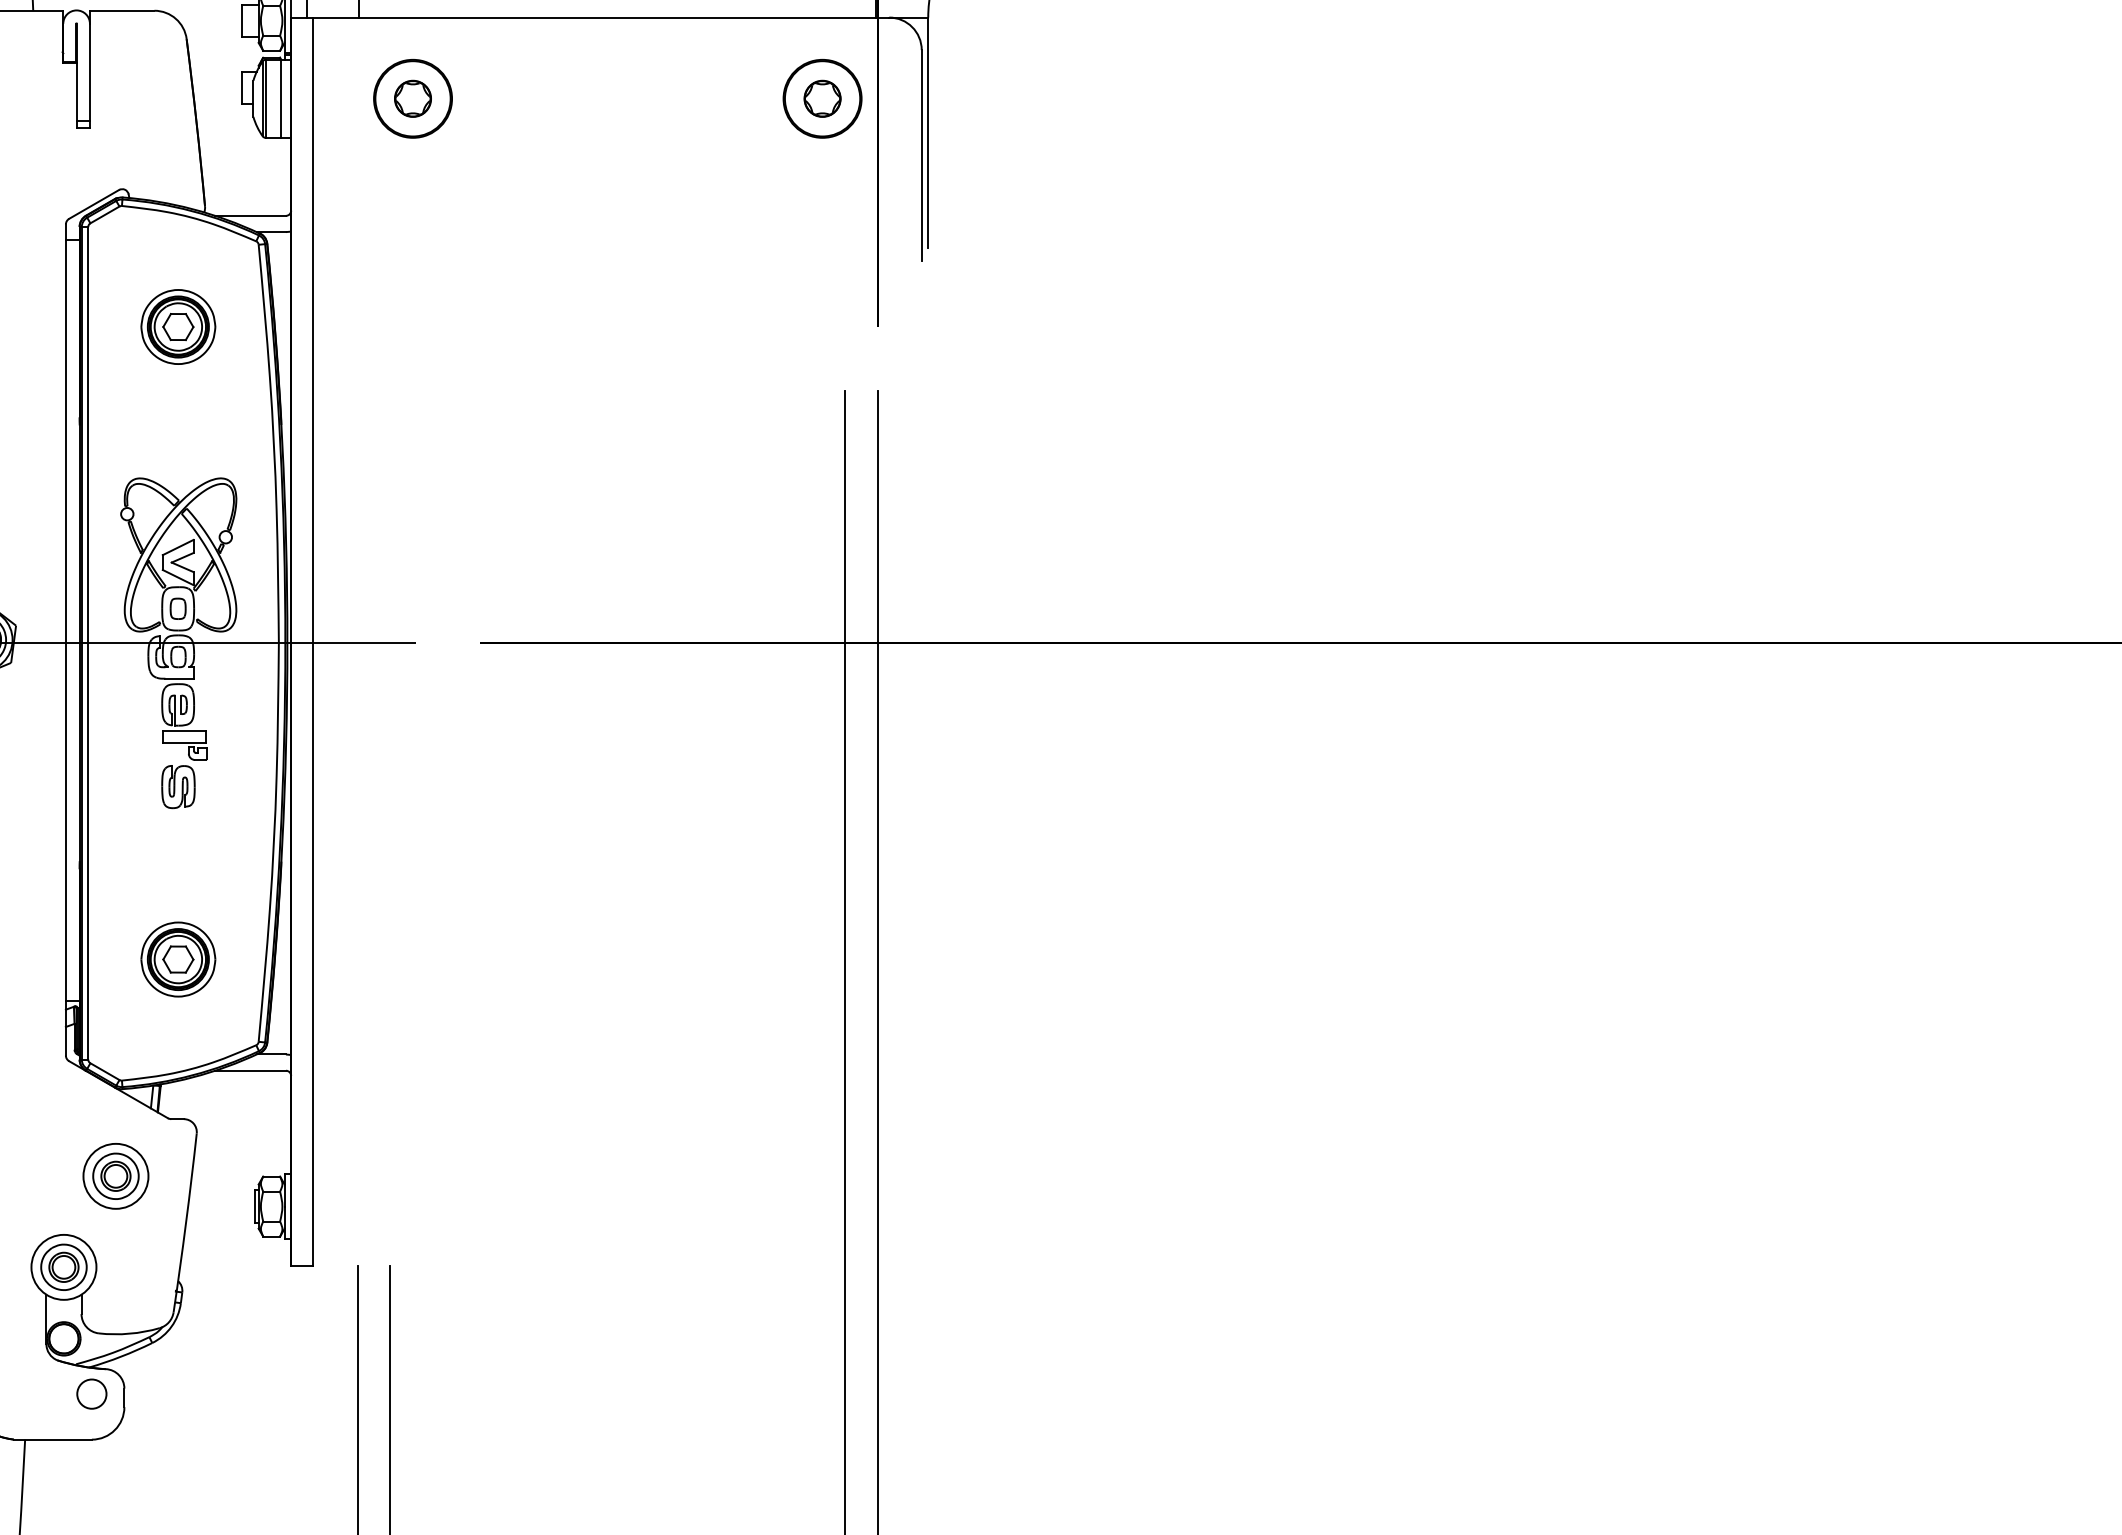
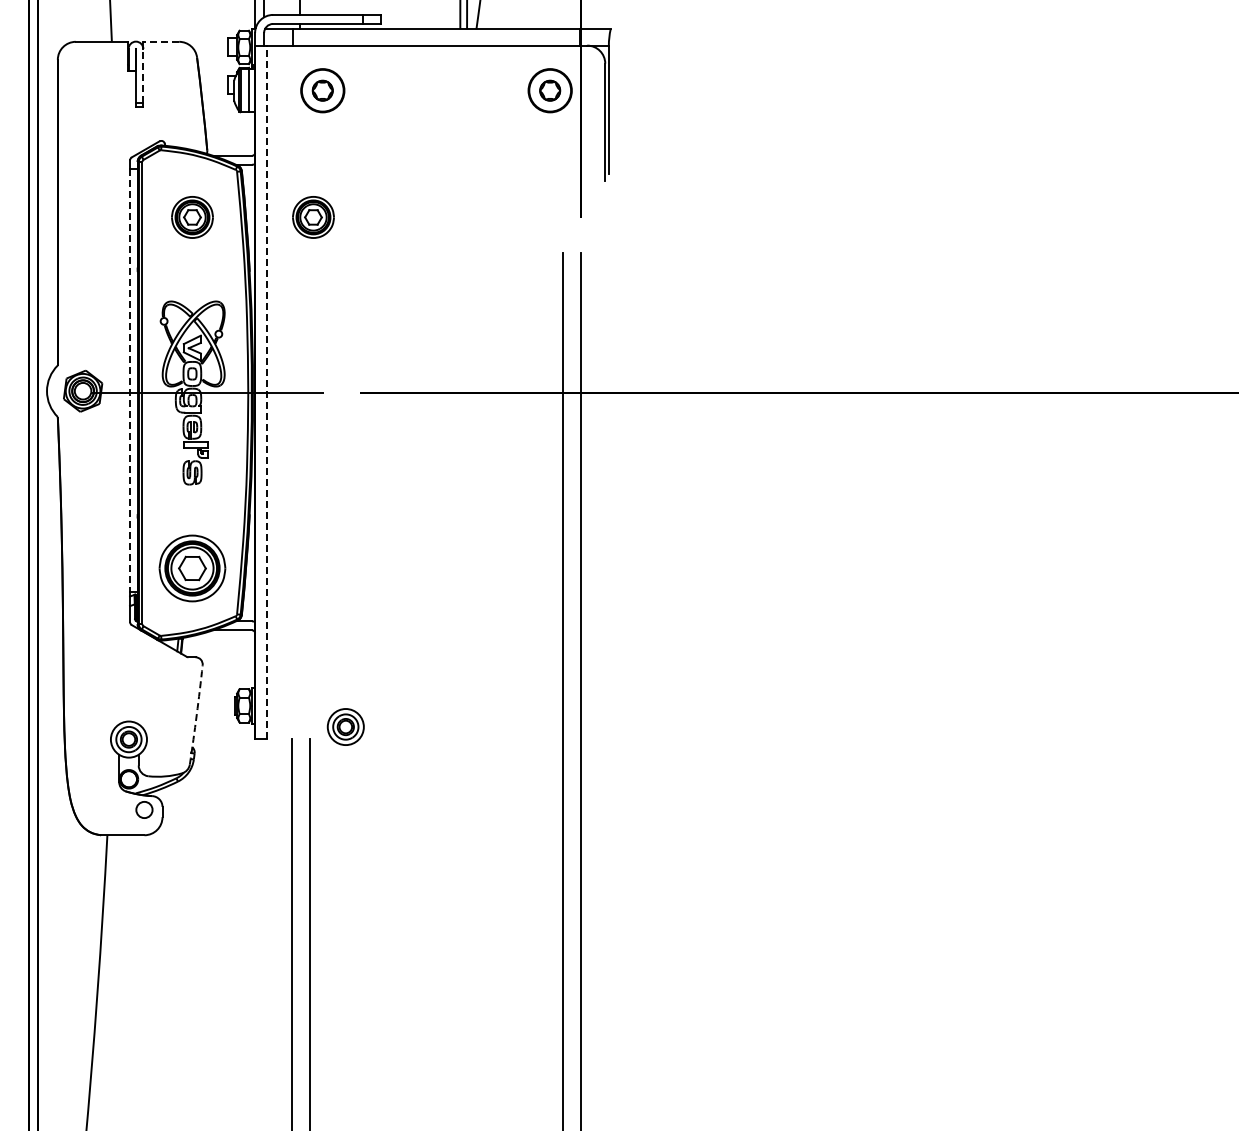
line: (122, 10) -> (161, 41), solid -> dashed
line: (90, 71) -> (143, 75), solid -> dashed
part: (396, 327) -> (313, 217), added
line: (66, 620) -> (130, 380), solid -> dashed
line: (313, 642) -> (267, 392), solid -> dashed
part: (178, 959) -> (192, 568), size x1.6
part: (115, 1175) -> (345, 726), moved
arc: (185, 1222) -> (196, 714), solid -> dashed

